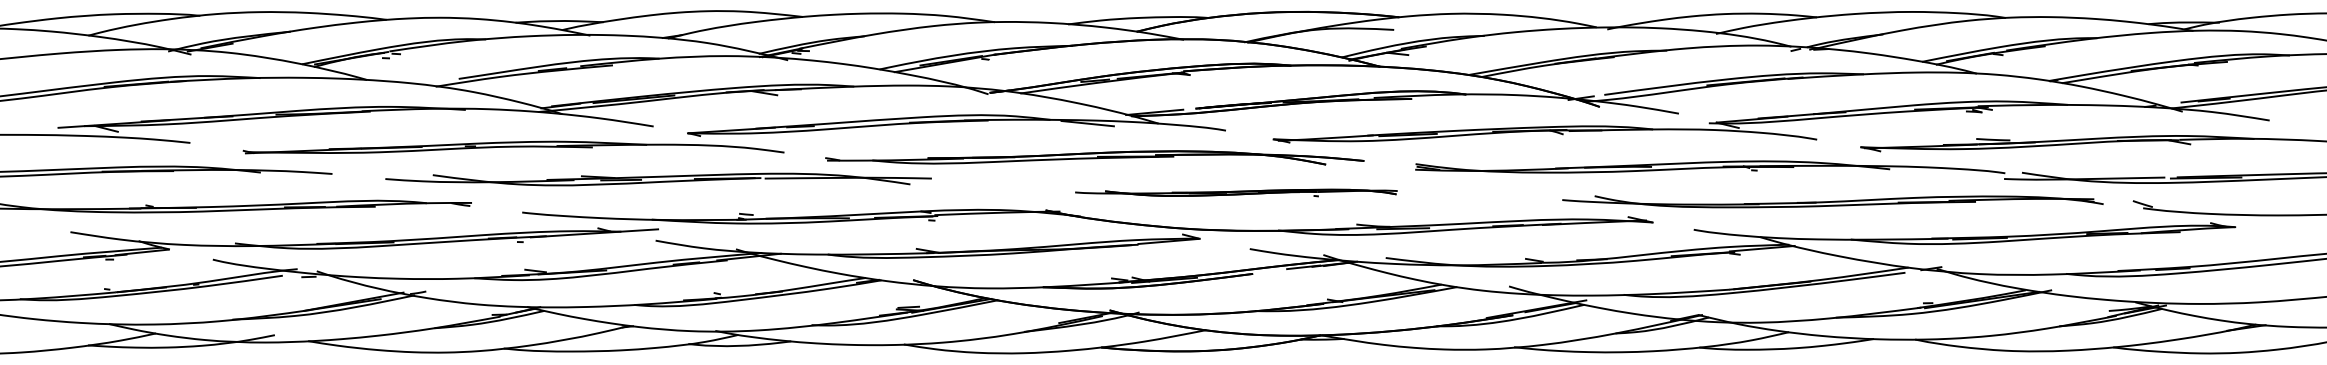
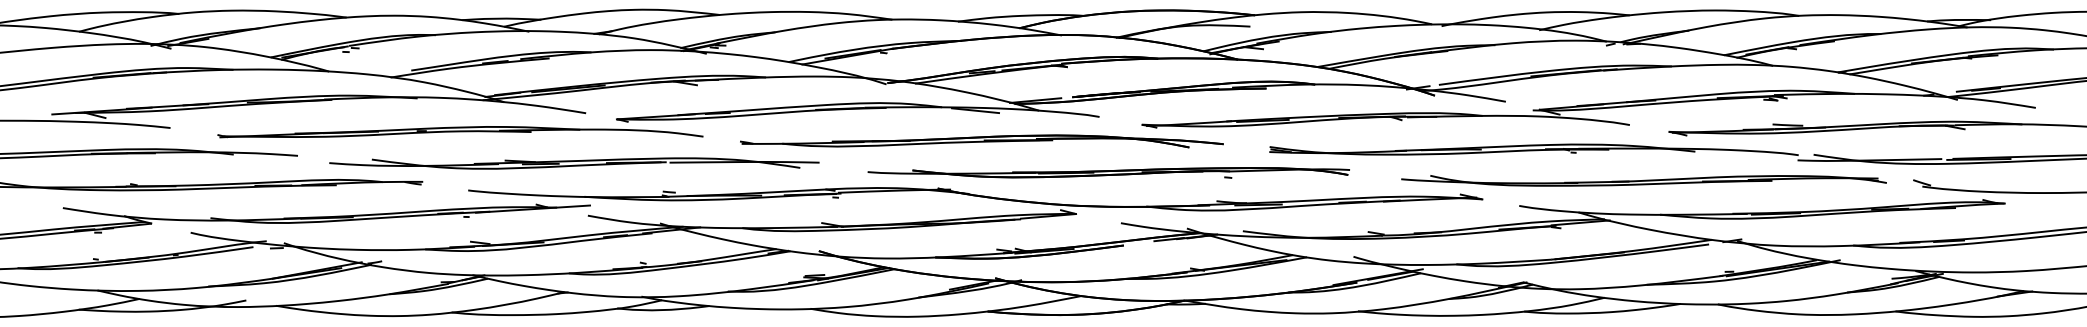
part: (658, 179) -> (574, 163), moved
part: (1236, 192) -> (1108, 172), size x1.67

